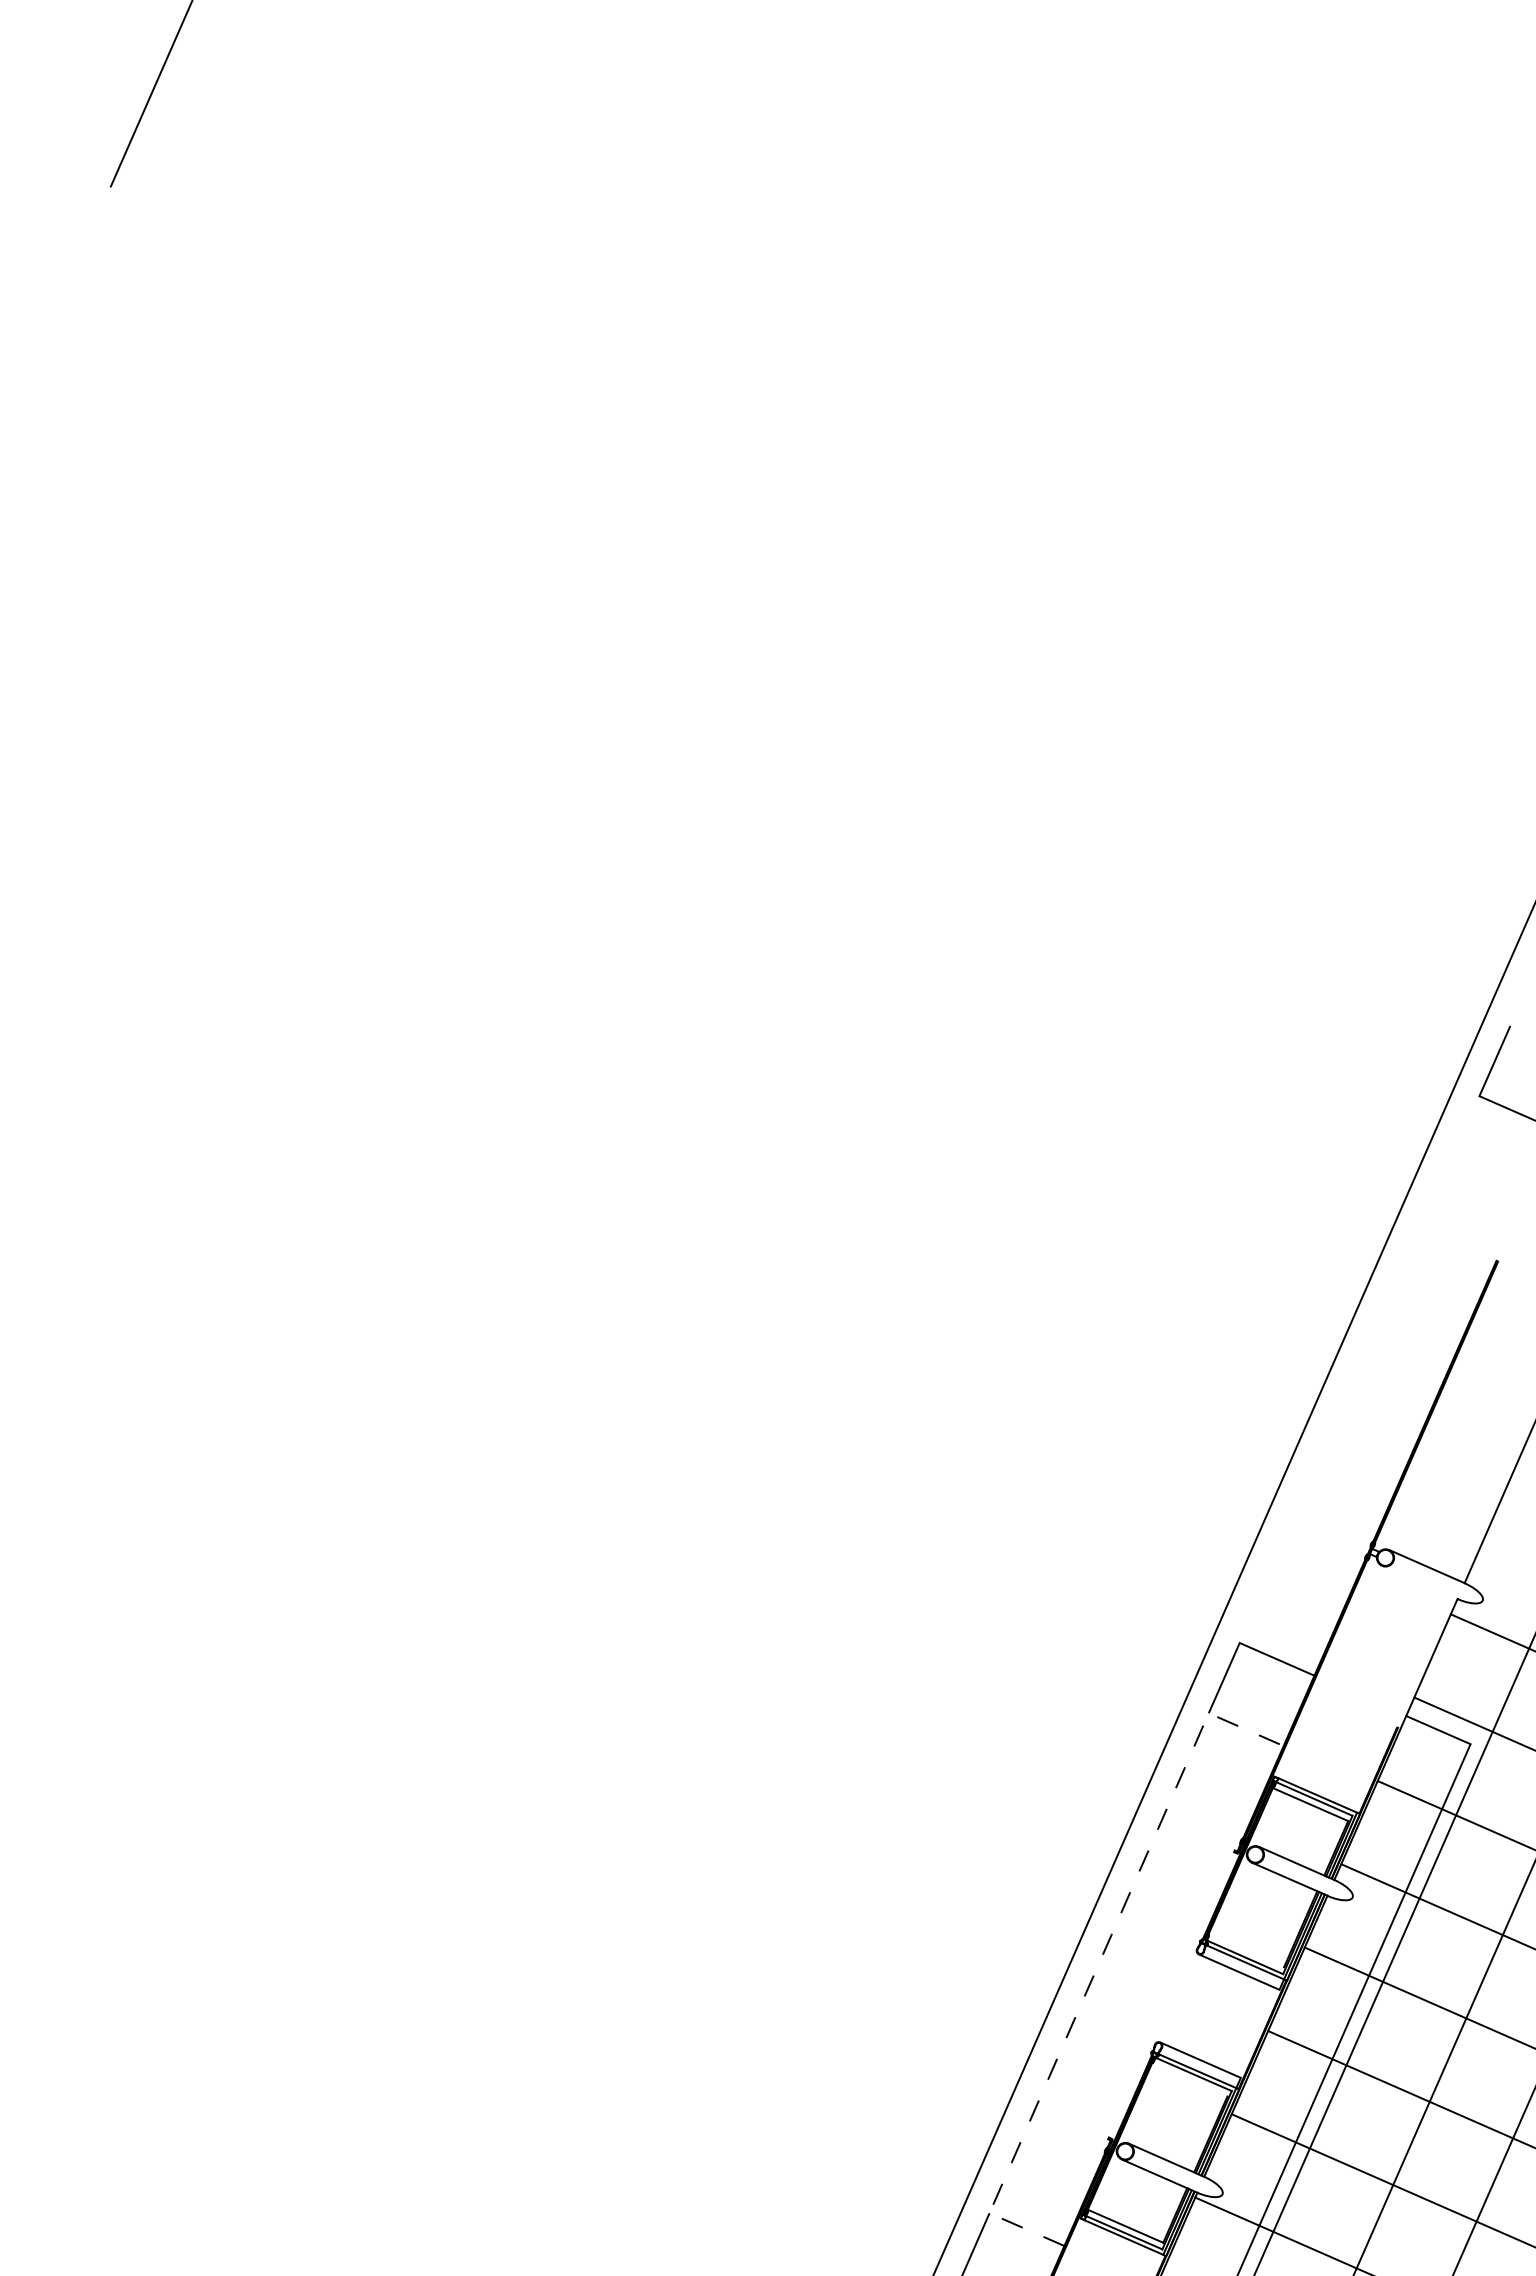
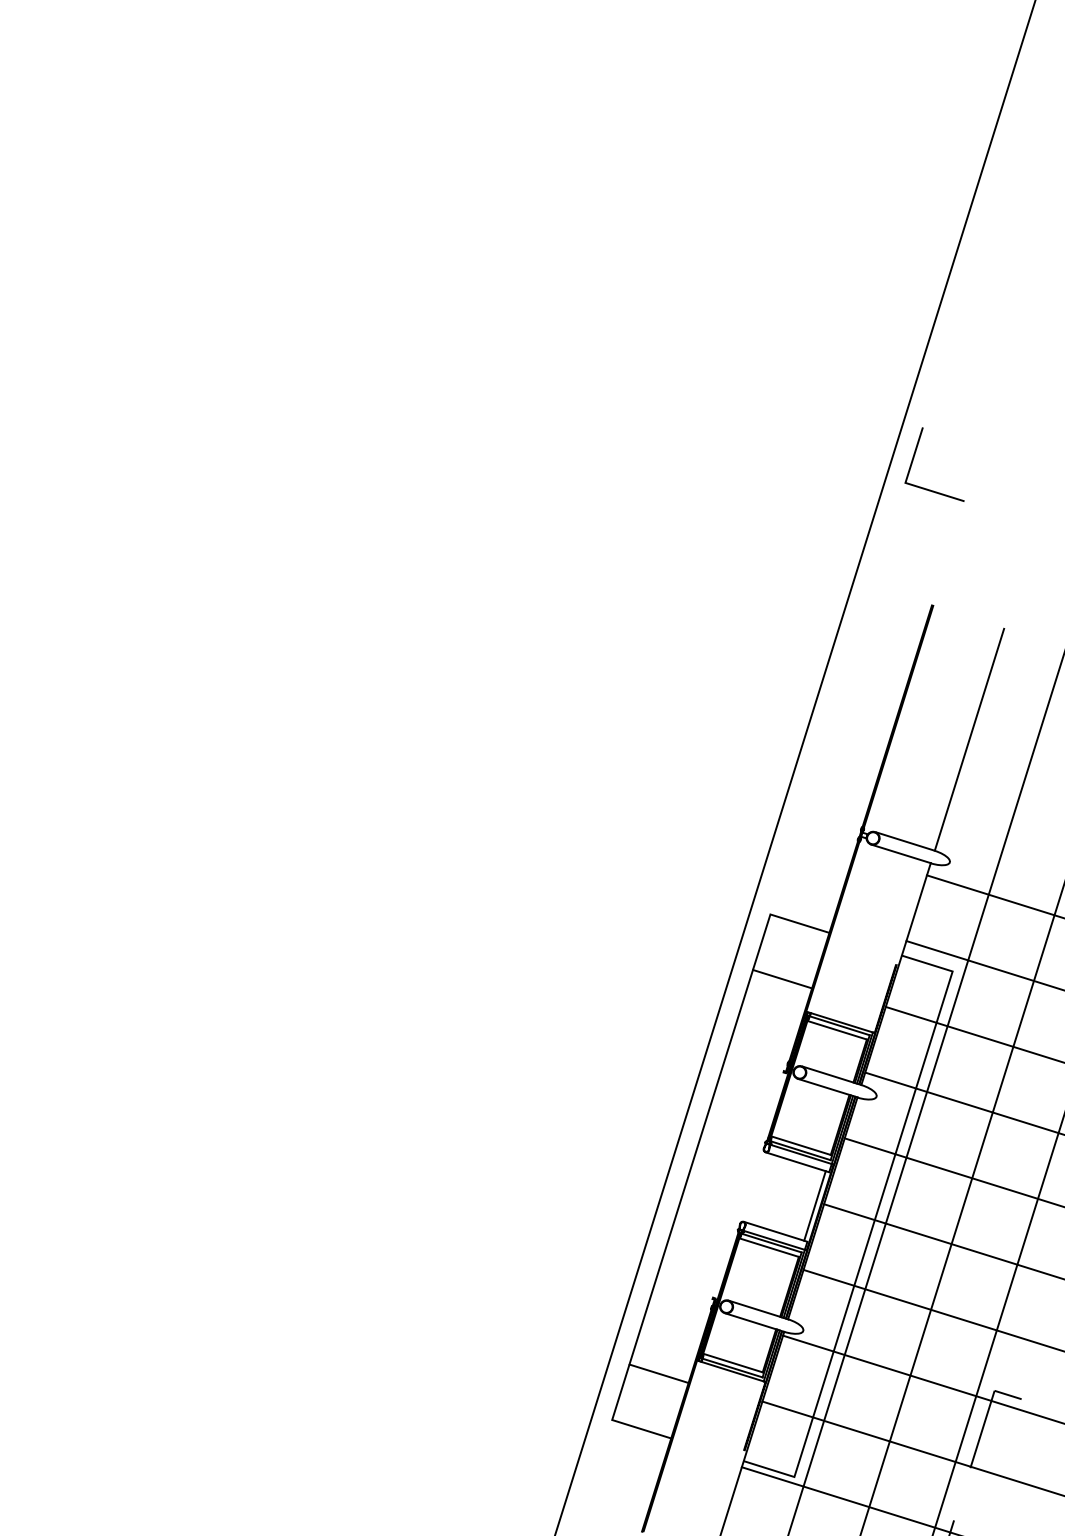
line: (1419, 1581) -> (900, 853), added
line: (1246, 1950) -> (801, 1145), added
line: (1099, 1963) -> (691, 1167), dashed -> solid
line: (1255, 2031) -> (814, 1205), added
line: (1189, 2079) -> (768, 1247), added

